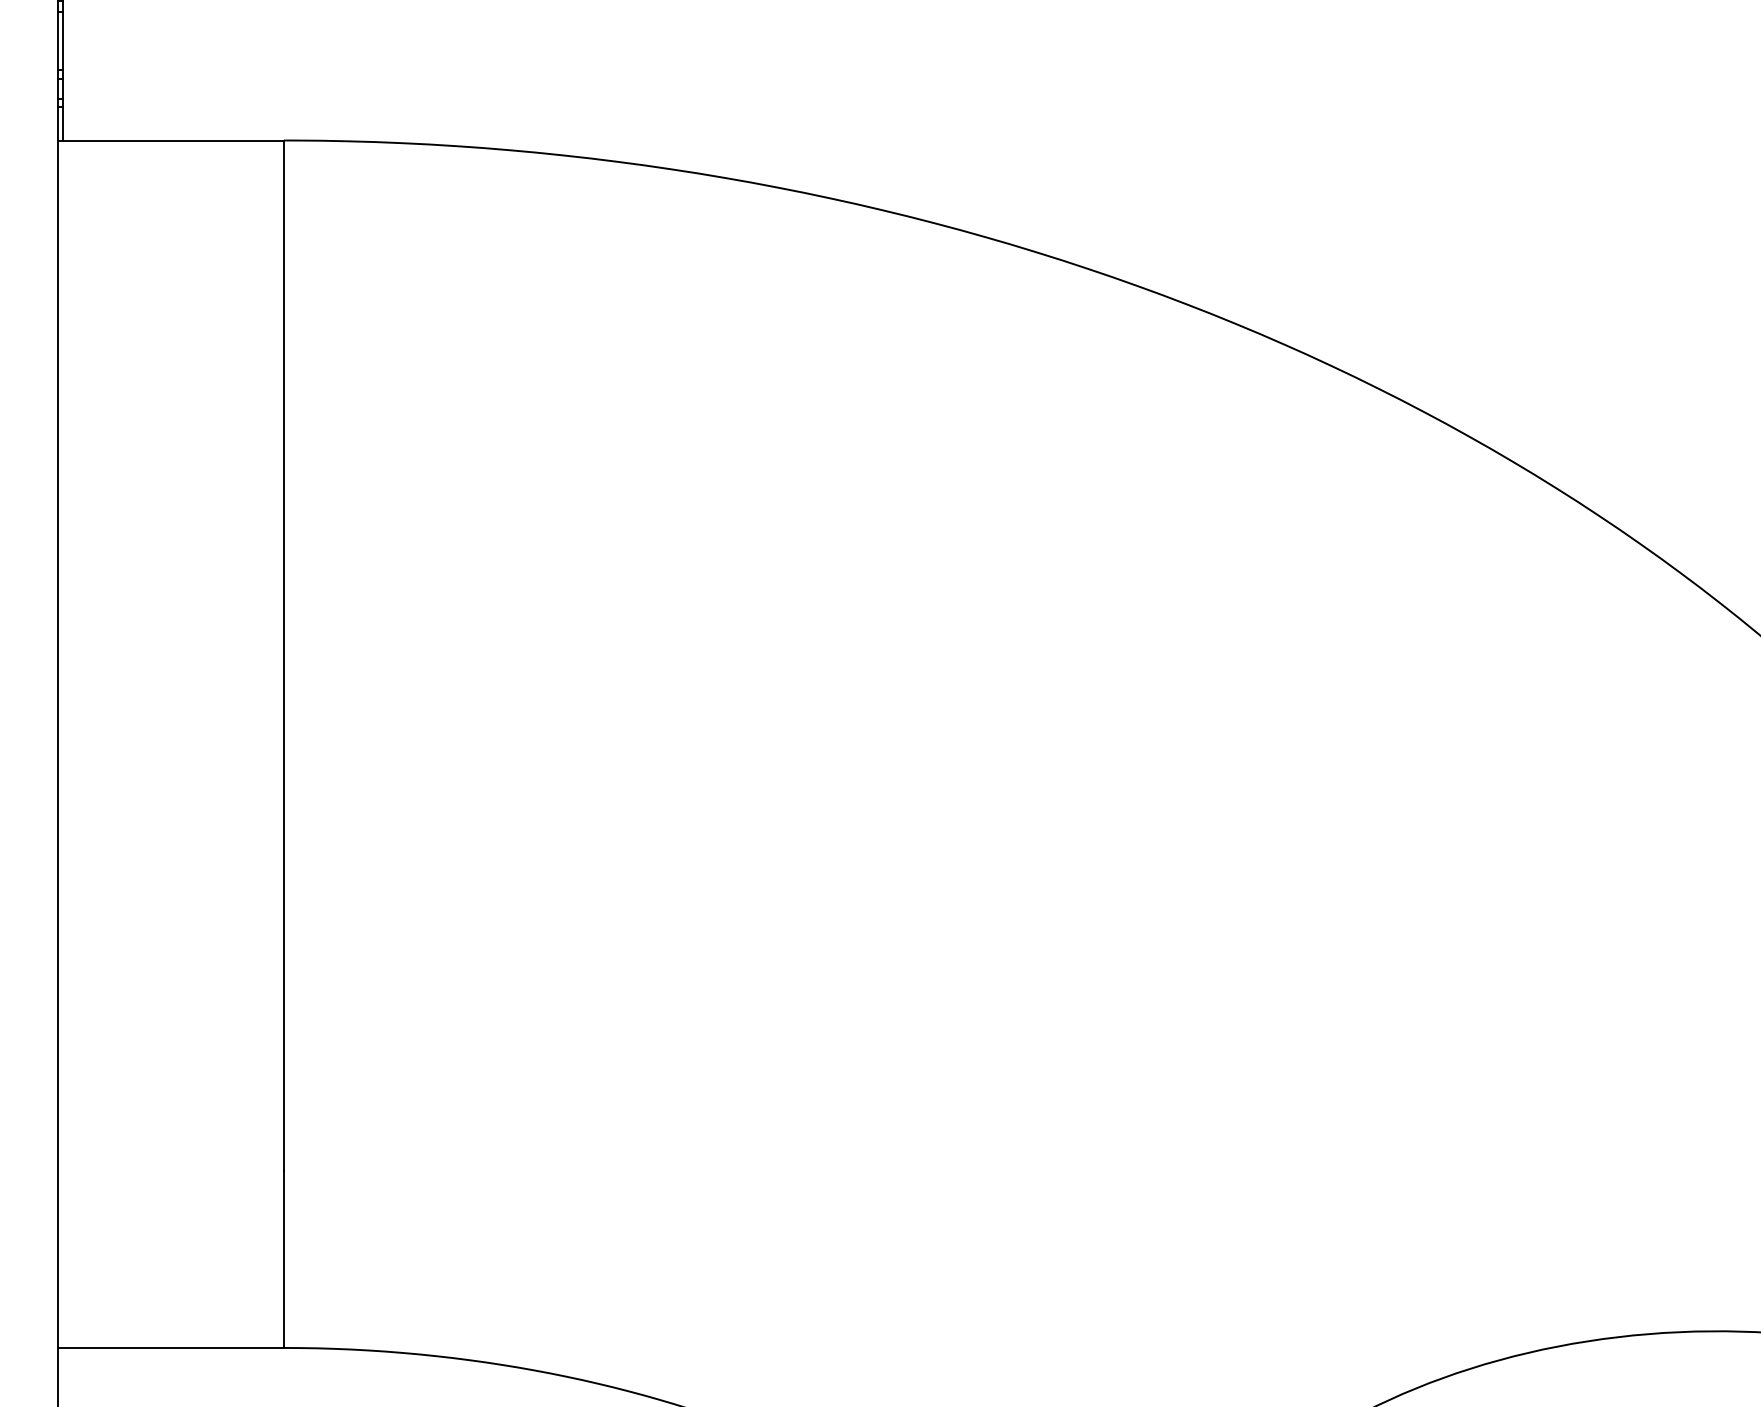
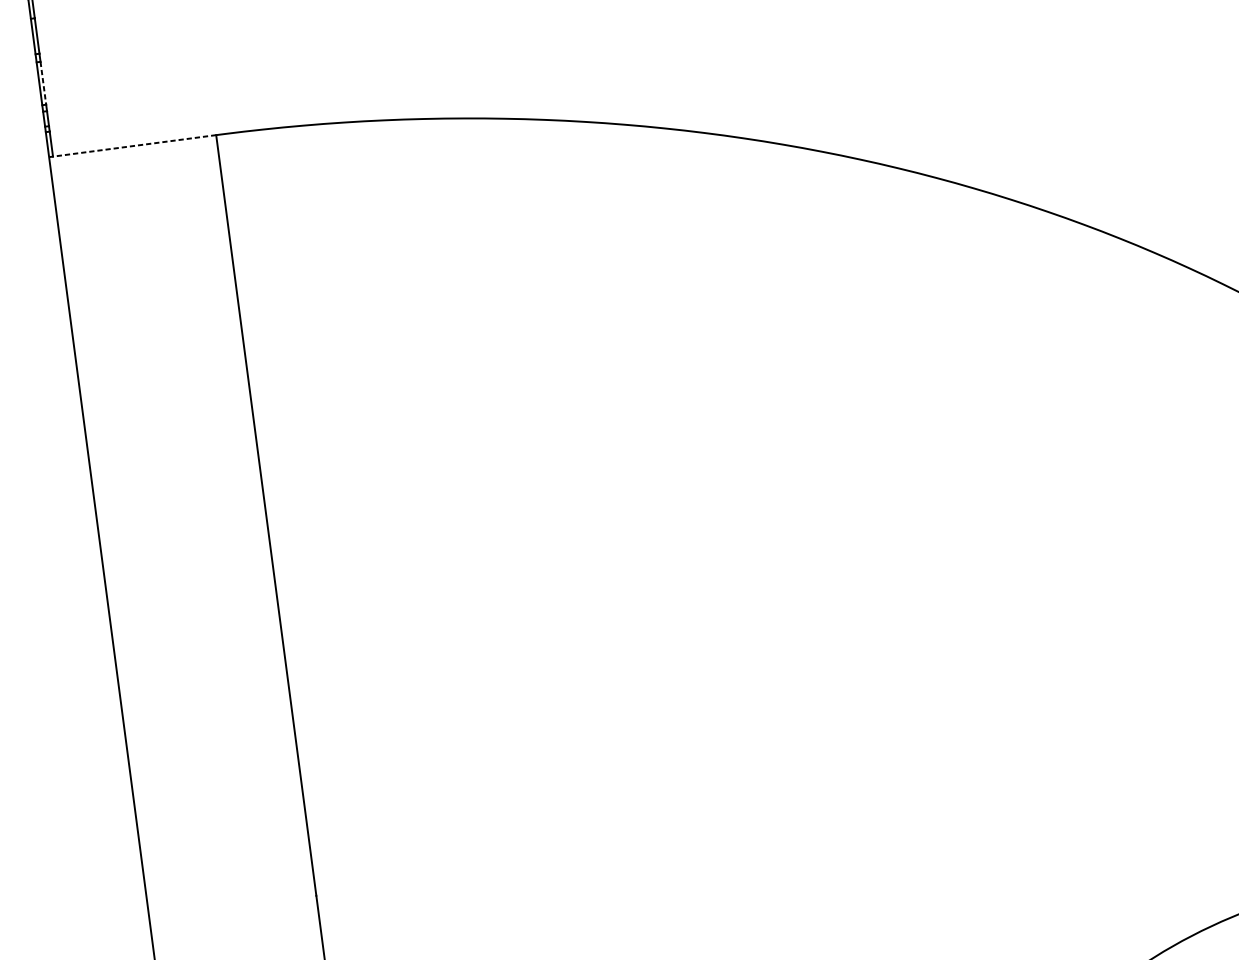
line: (62, 41) -> (43, 83), solid -> dashed
line: (170, 140) -> (132, 146), solid -> dashed

